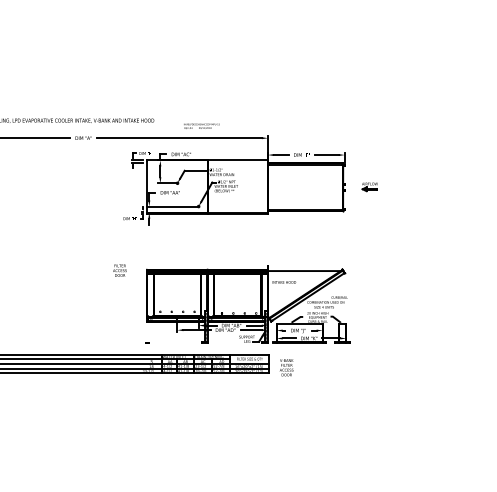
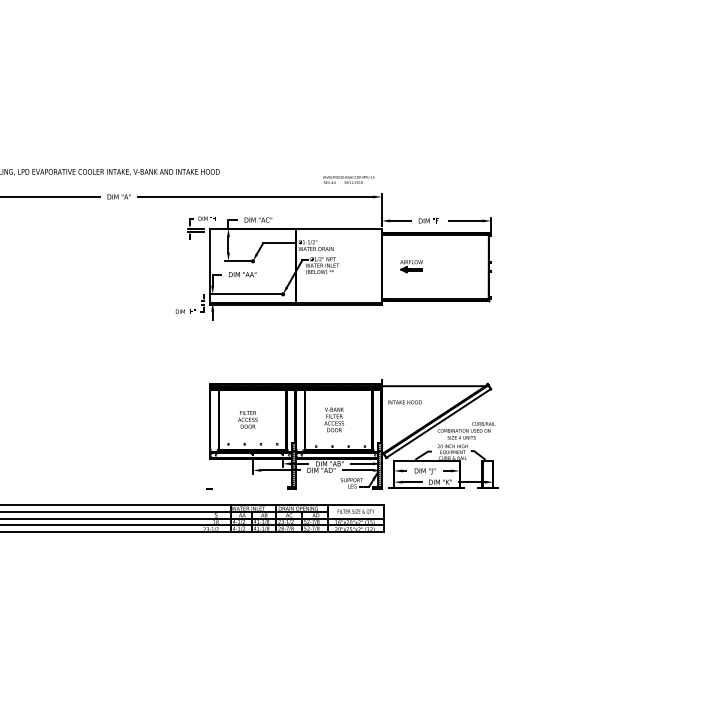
text: (201, 125) -> (348, 178), moved
part: (369, 187) -> (410, 267), moved
text: (119, 270) -> (247, 419), moved
text: (286, 367) -> (334, 419), moved

